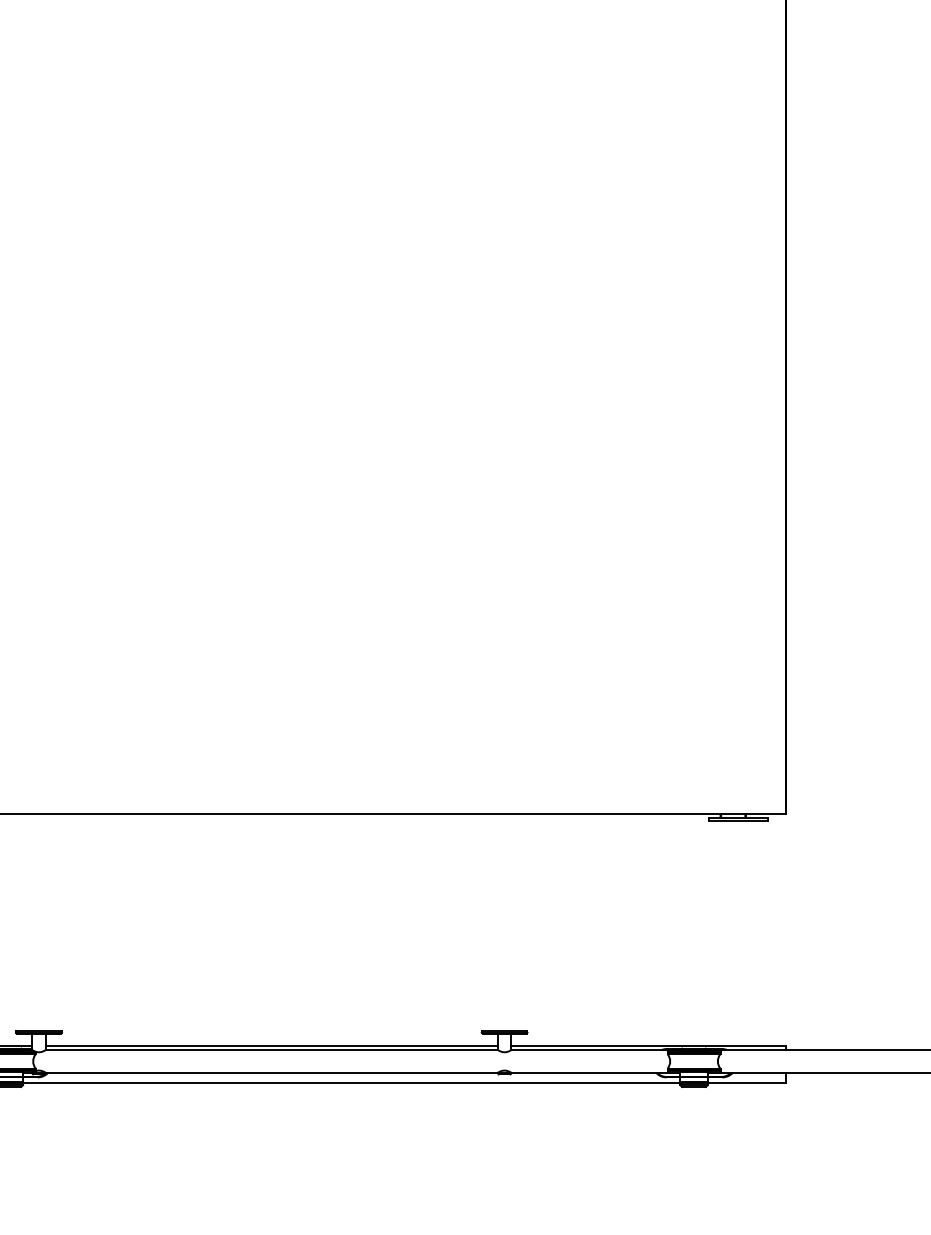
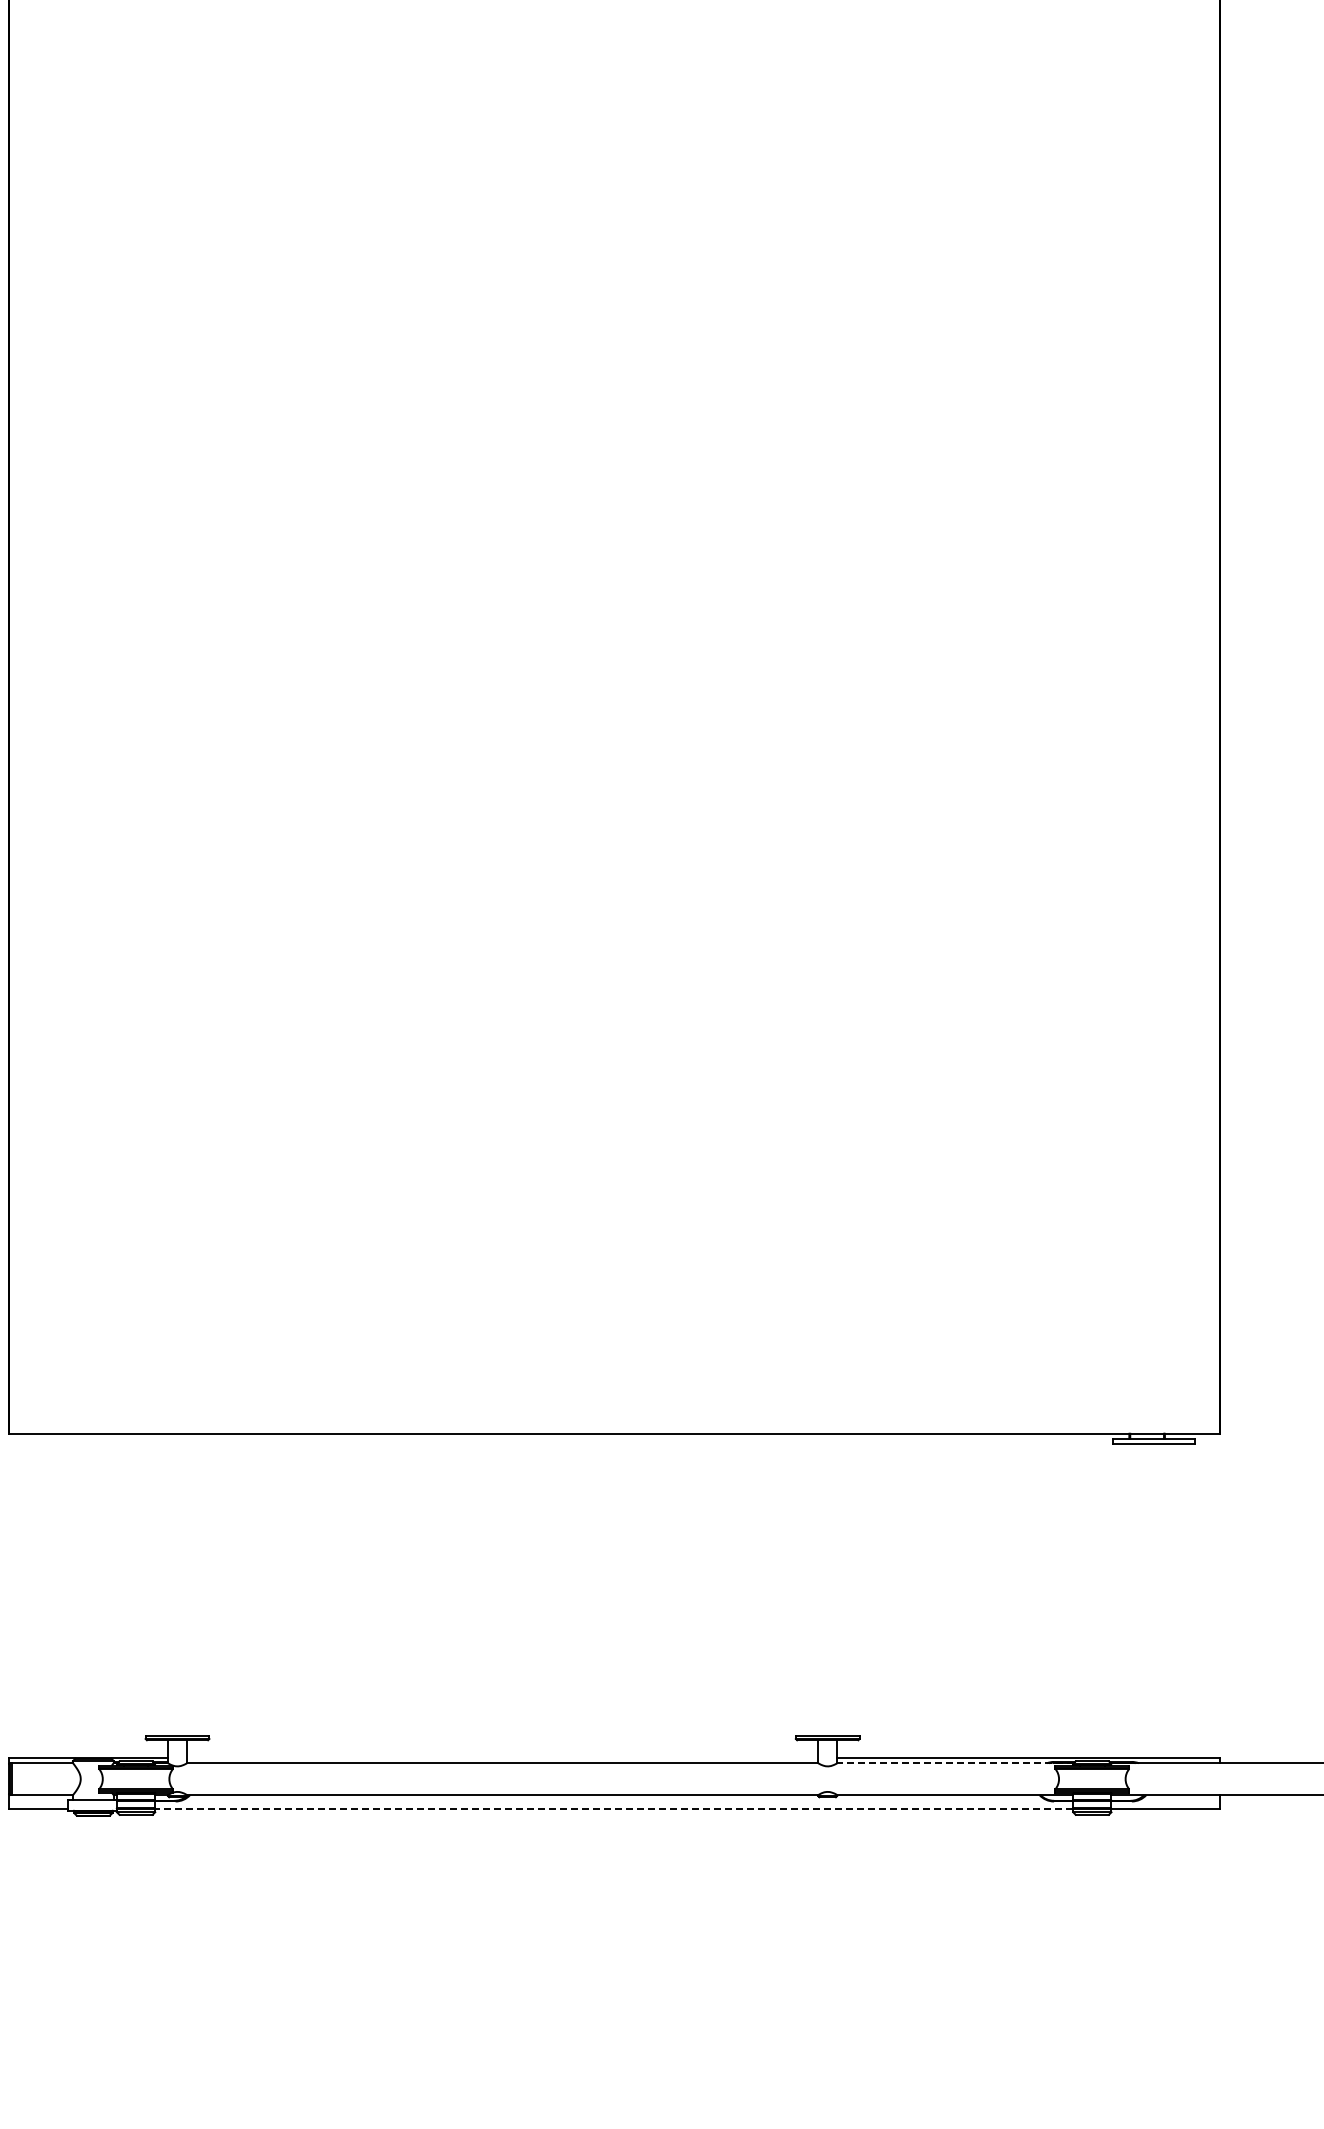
line: (271, 1046) -> (502, 1758), removed
line: (596, 1050) -> (955, 1763), solid -> dashed
line: (351, 1083) -> (614, 1809), solid -> dashed

